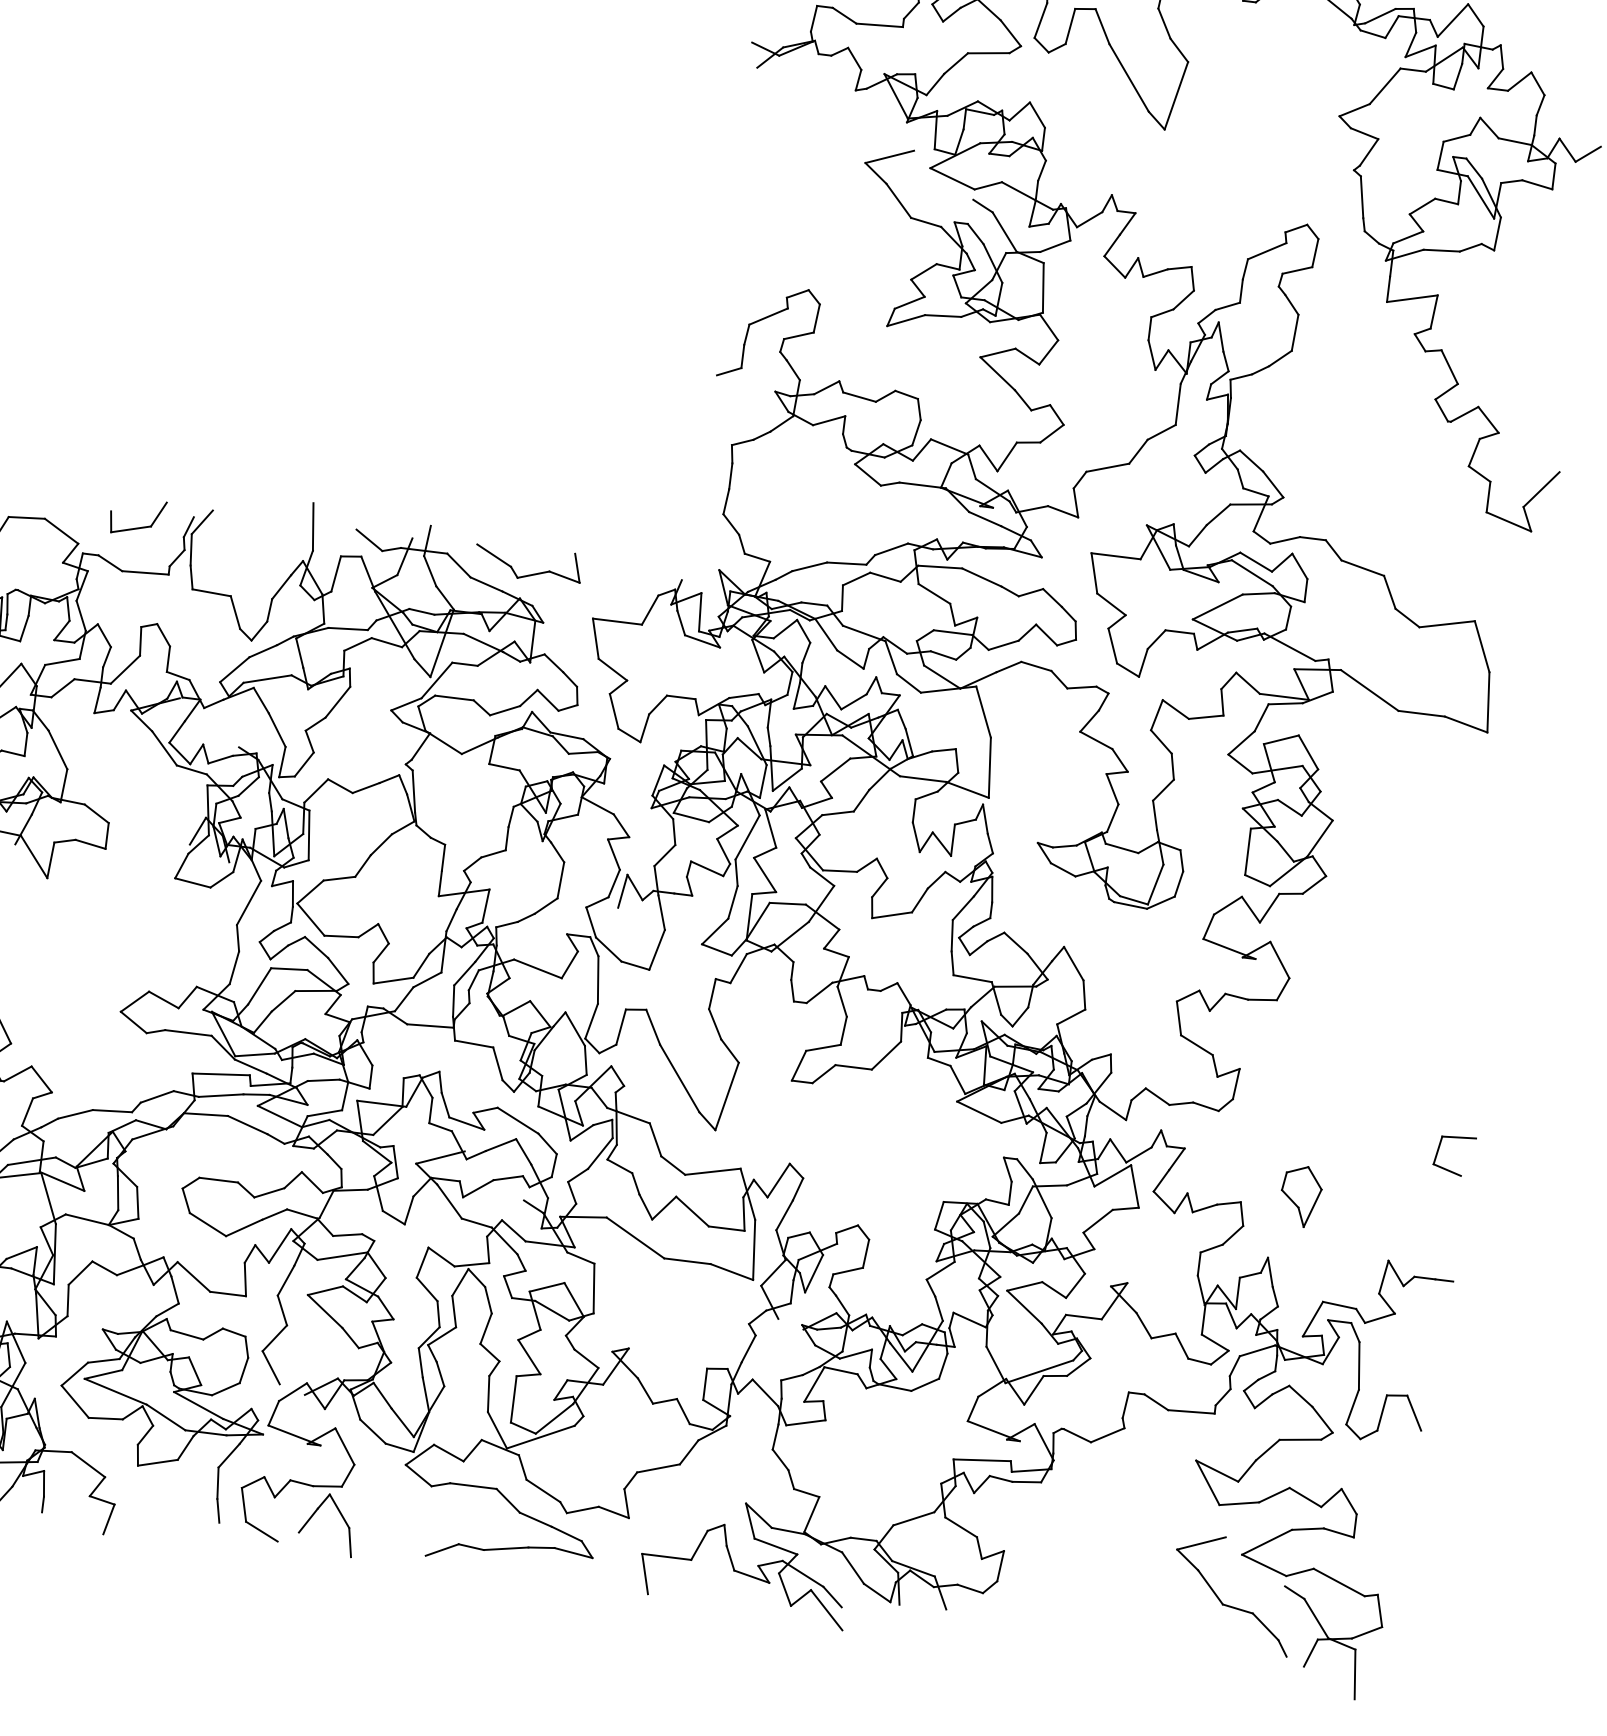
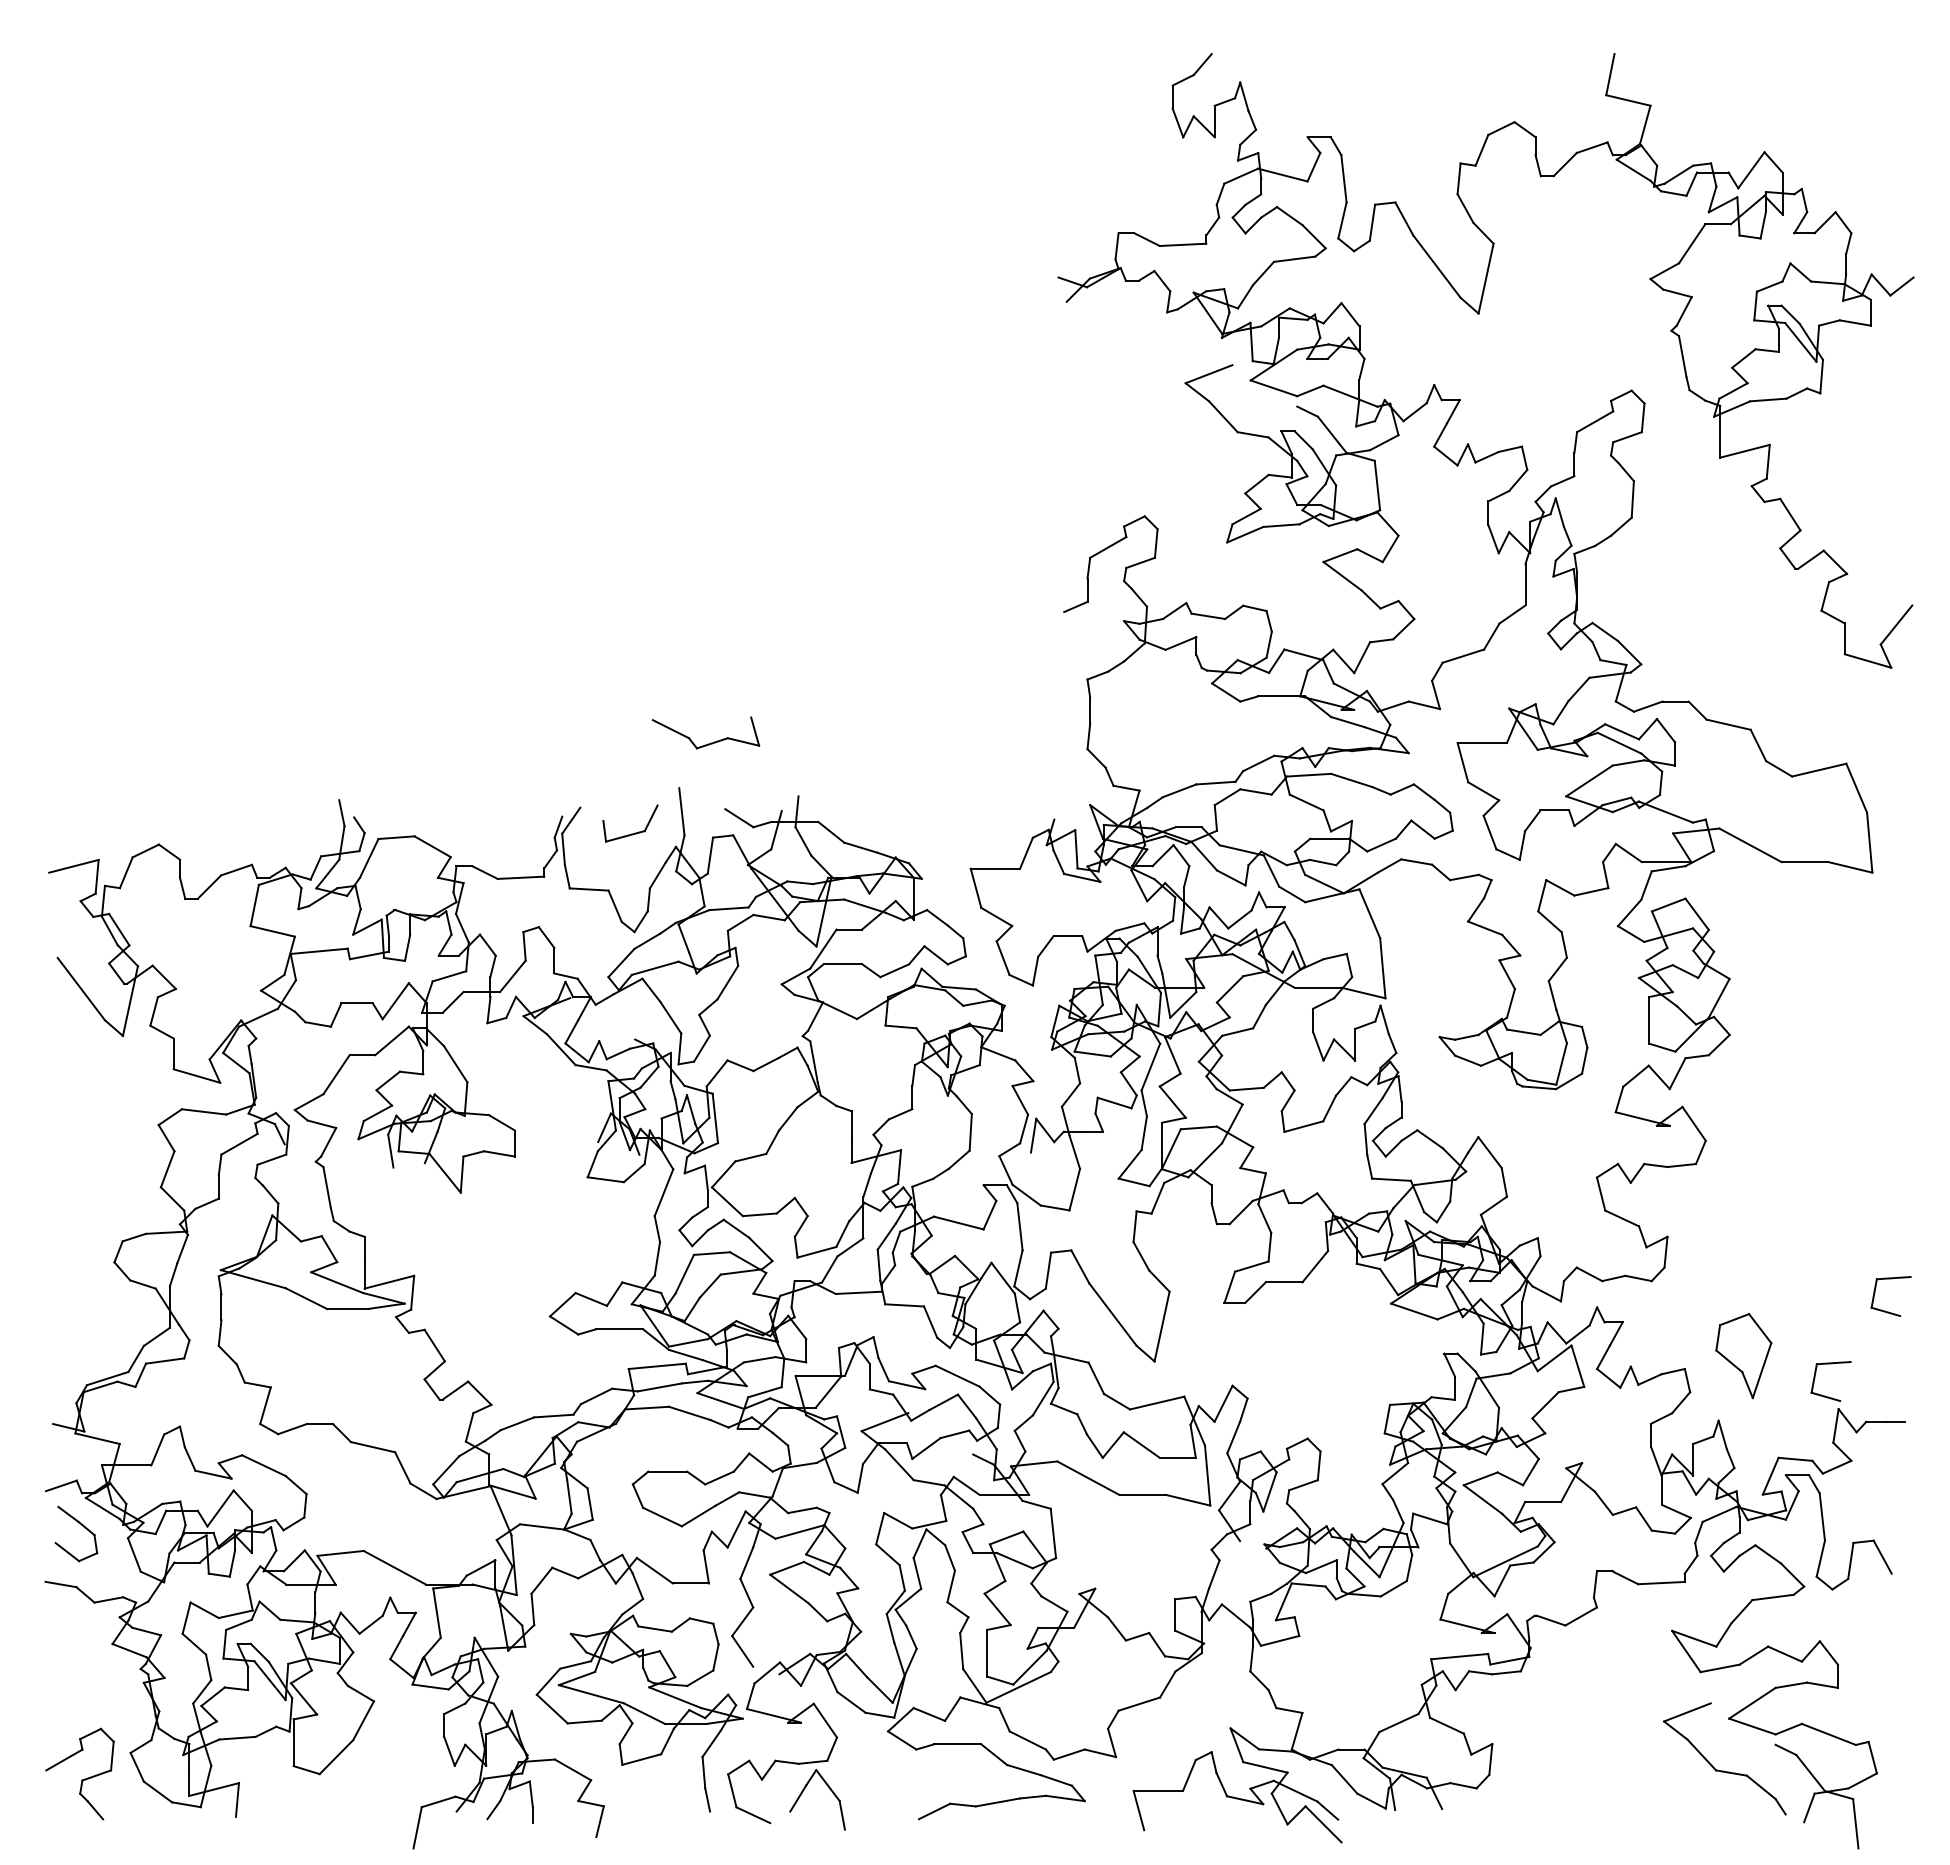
part: (137, 527) -> (631, 833), moved
part: (529, 574) -> (708, 743), moved
part: (1300, 1196) -> (1743, 1355), size x1.4
part: (1377, 1245) -> (1825, 1395), added

